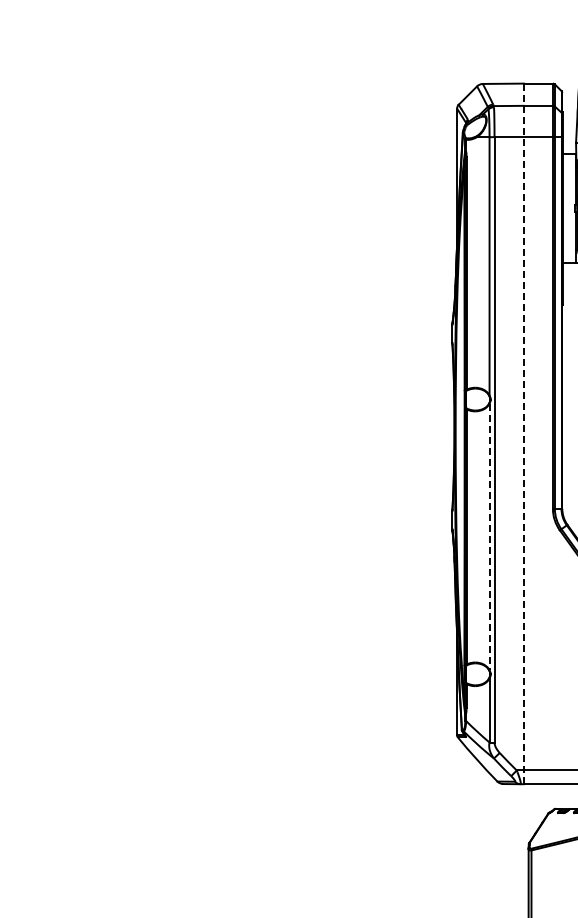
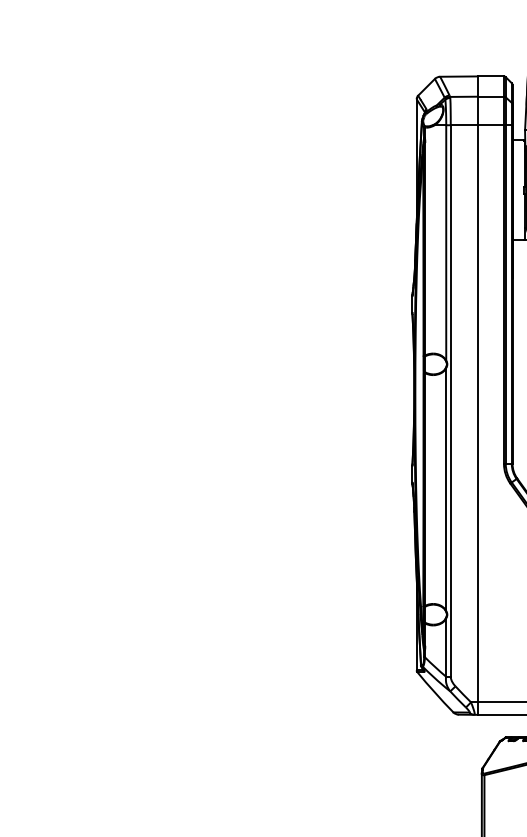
line: (523, 433) -> (477, 395), dashed -> solid
line: (489, 537) -> (446, 490), dashed -> solid

